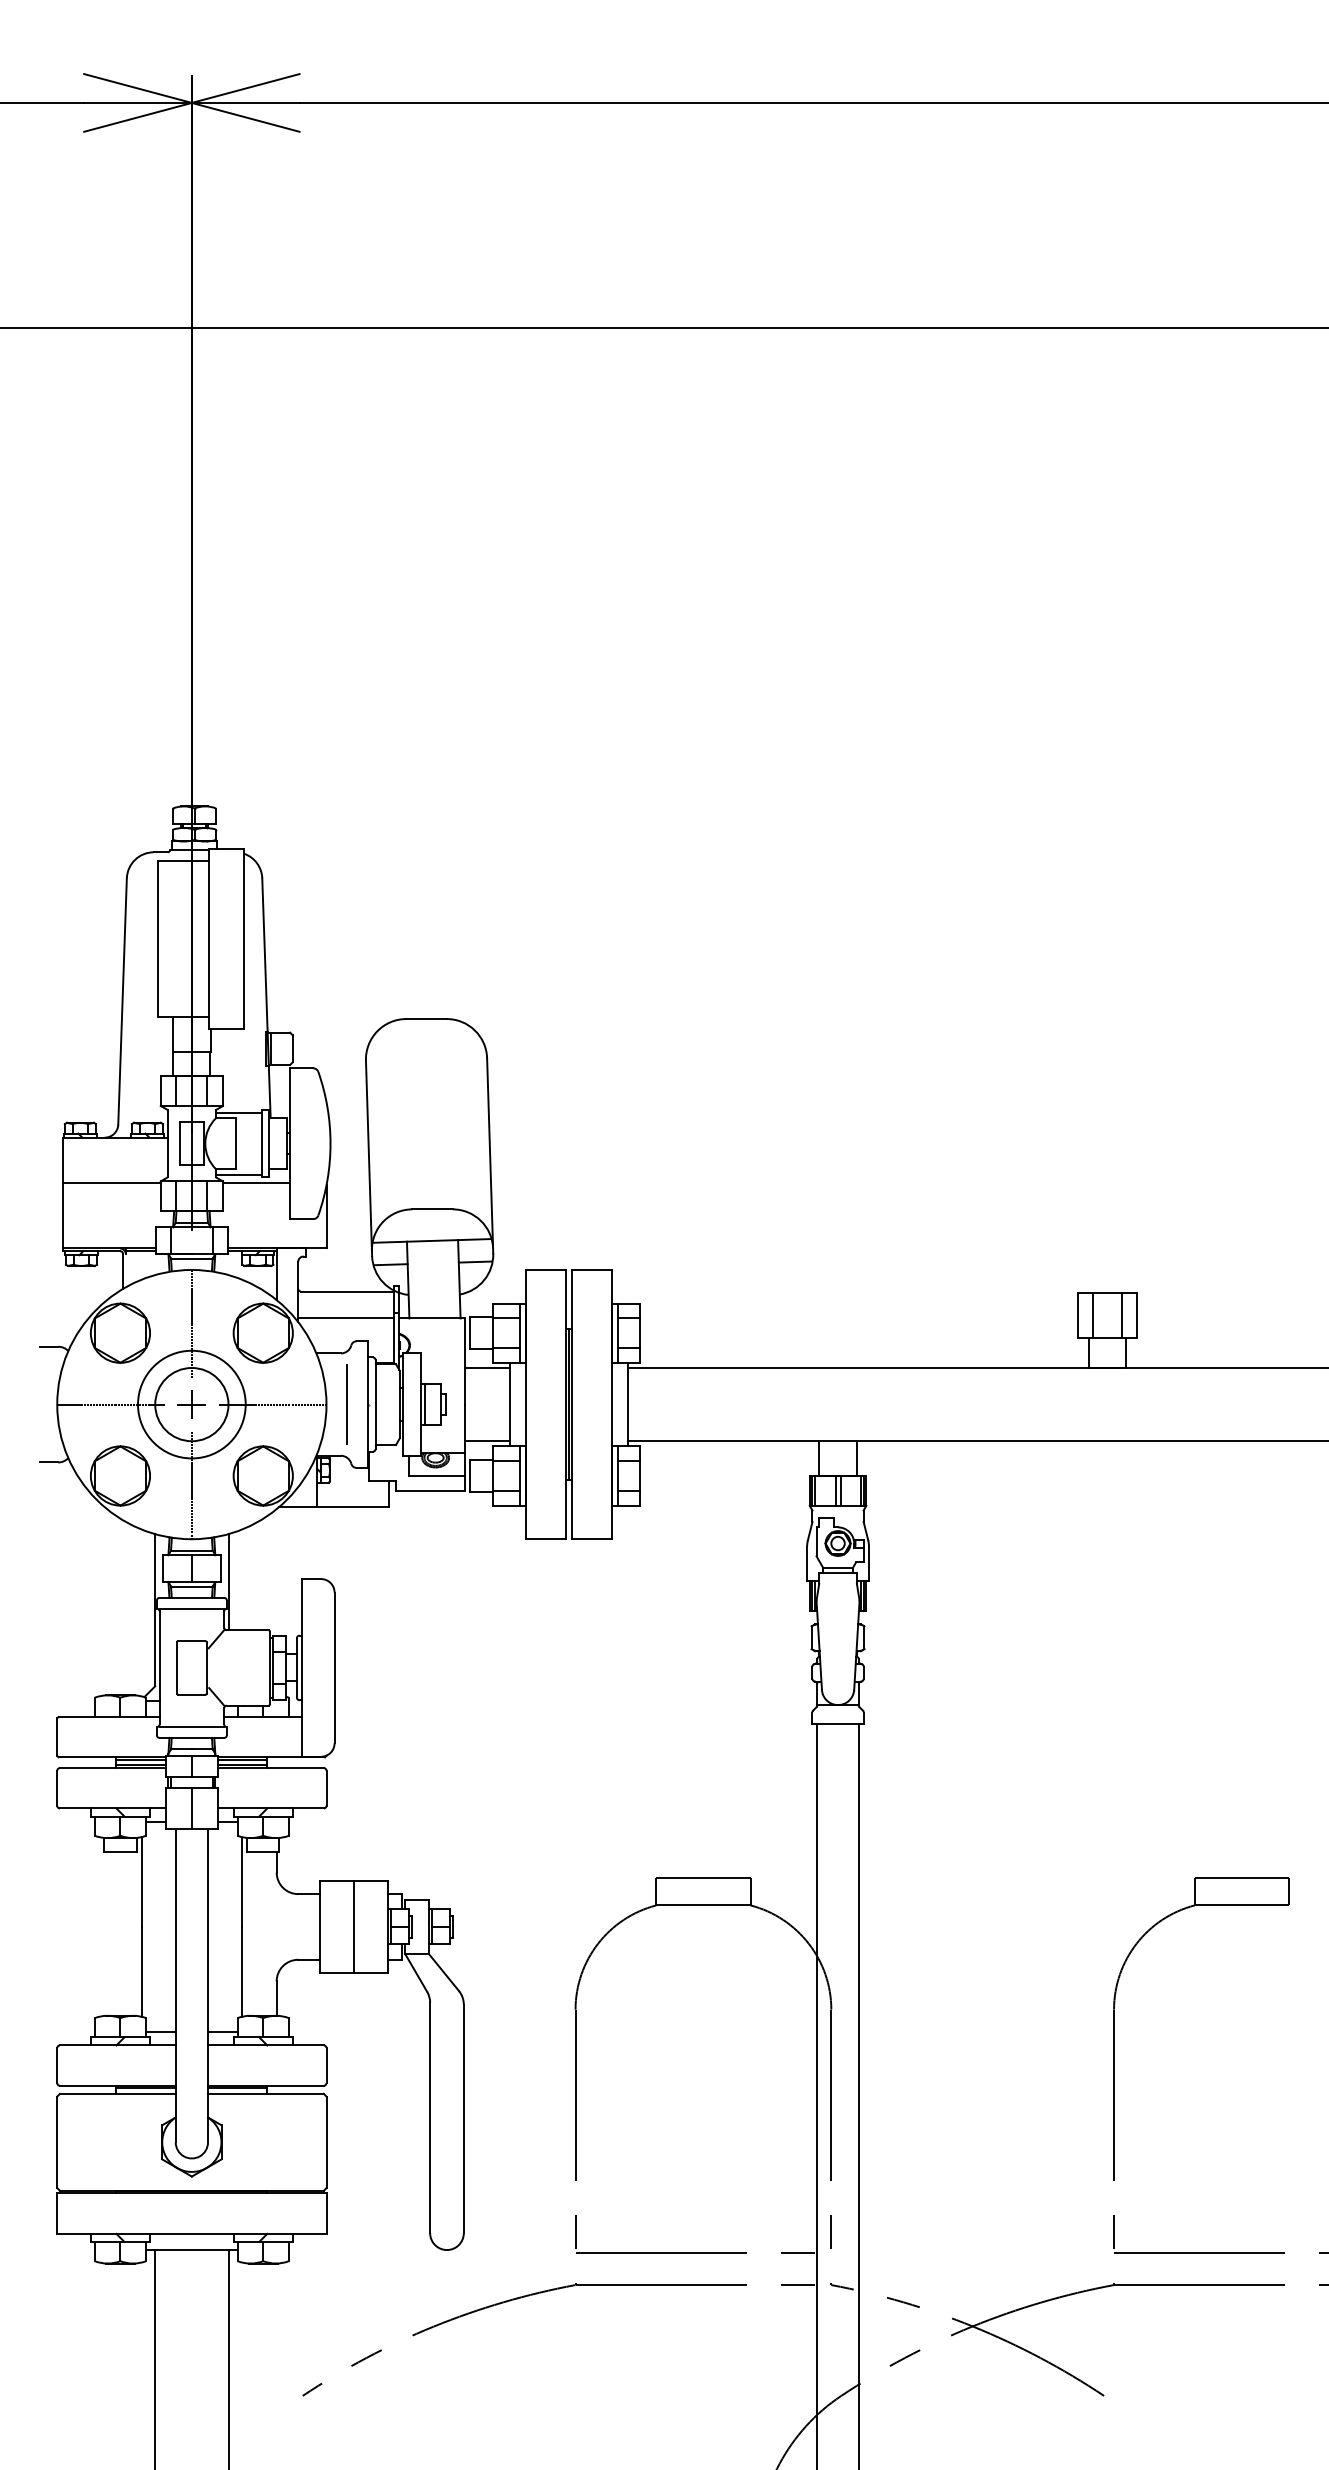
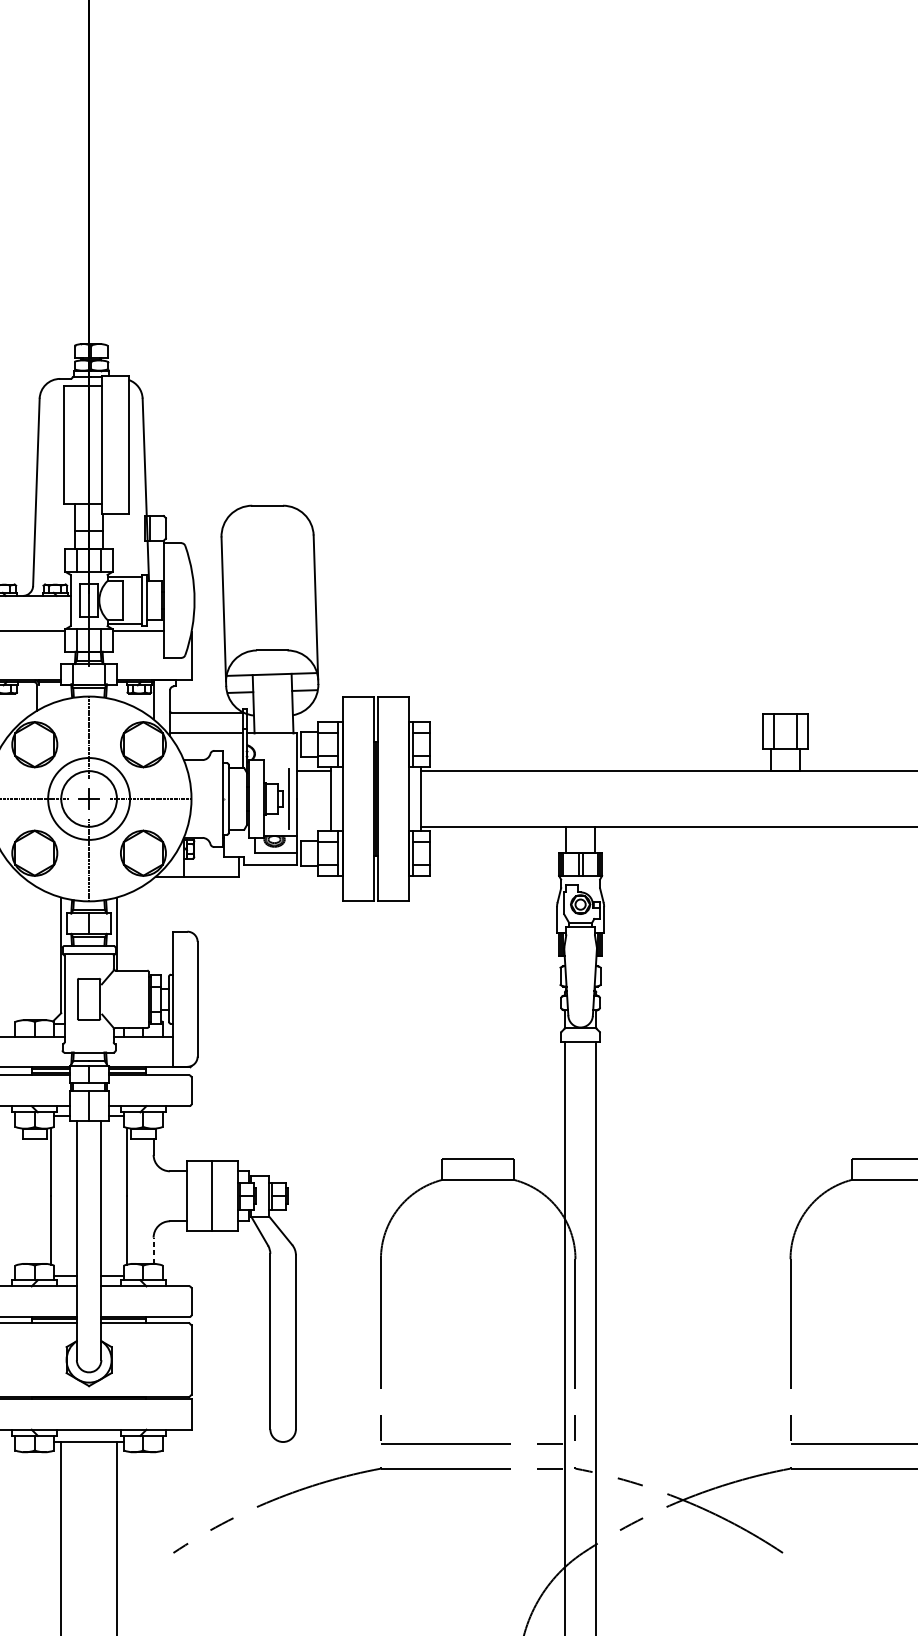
line: (346, 1404) -> (288, 798), moved
line: (486, 1441) -> (313, 827), removed
line: (191, 1727) -> (88, 1044), removed
line: (276, 1998) -> (153, 1250), solid -> dashed

